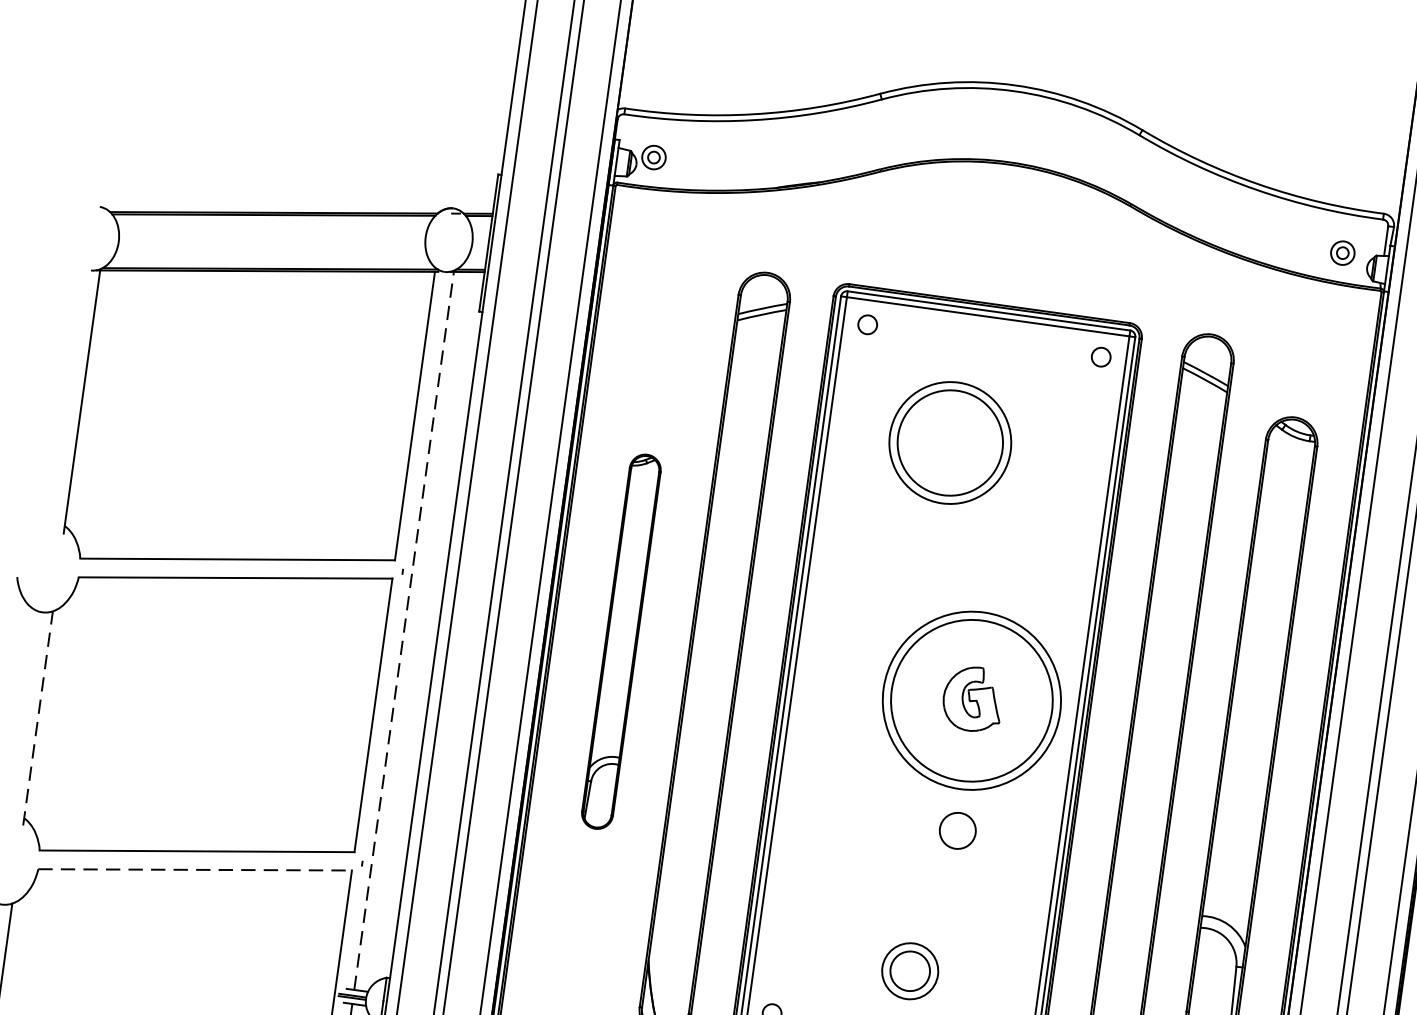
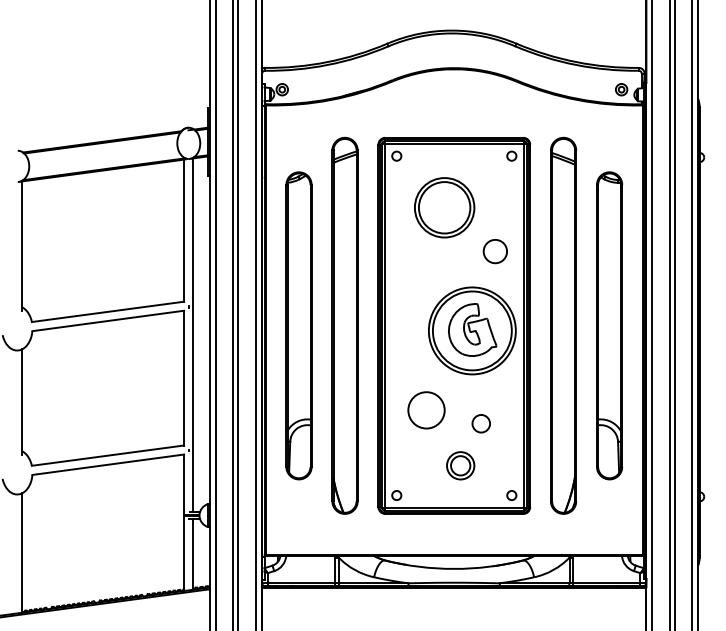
circle: (1039, 545) -> (494, 251), added
line: (404, 631) -> (193, 335), dashed -> solid
part: (620, 640) -> (298, 325), size x1.67
part: (972, 697) -> (472, 329), size x1.67
line: (38, 719) -> (22, 402), dashed -> solid
circle: (956, 830) -> (480, 423), moved
circle: (856, 849) -> (426, 410), added
line: (195, 869) -> (108, 464), dashed -> solid

